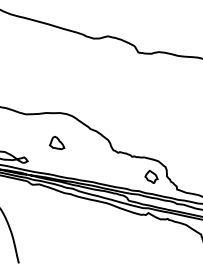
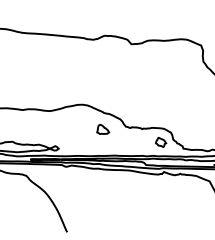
part: (58, 143) -> (103, 129), moved

